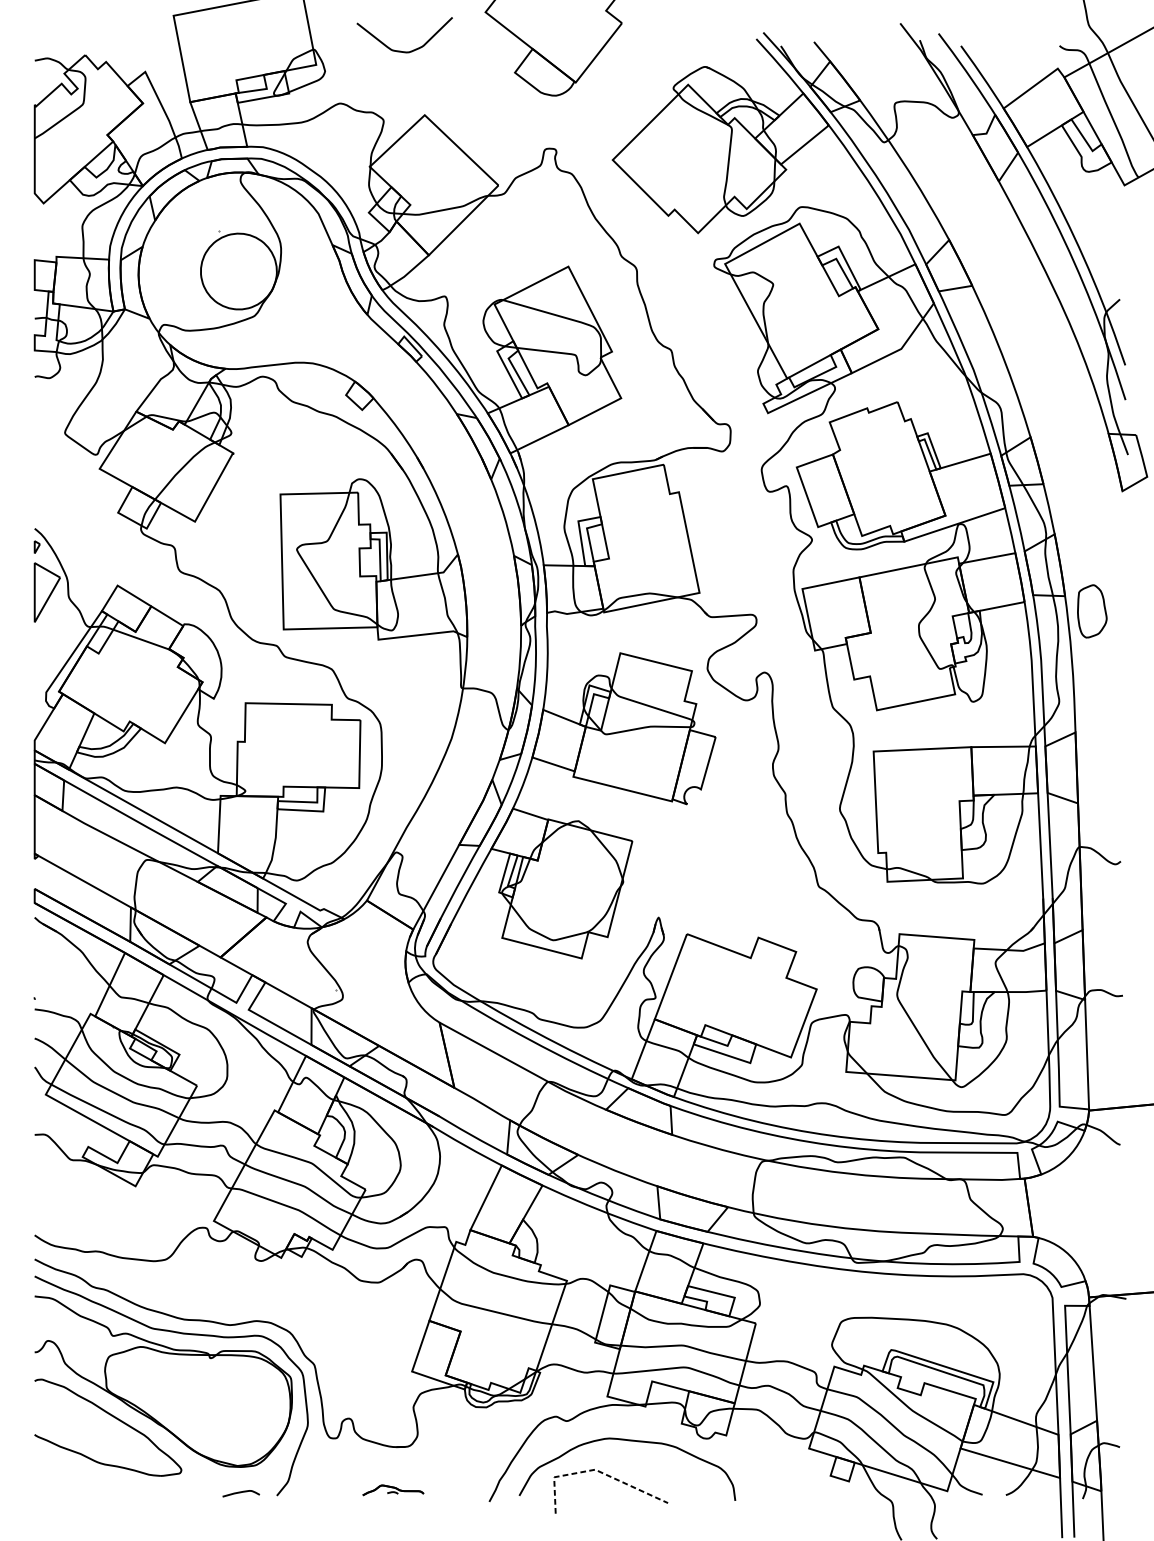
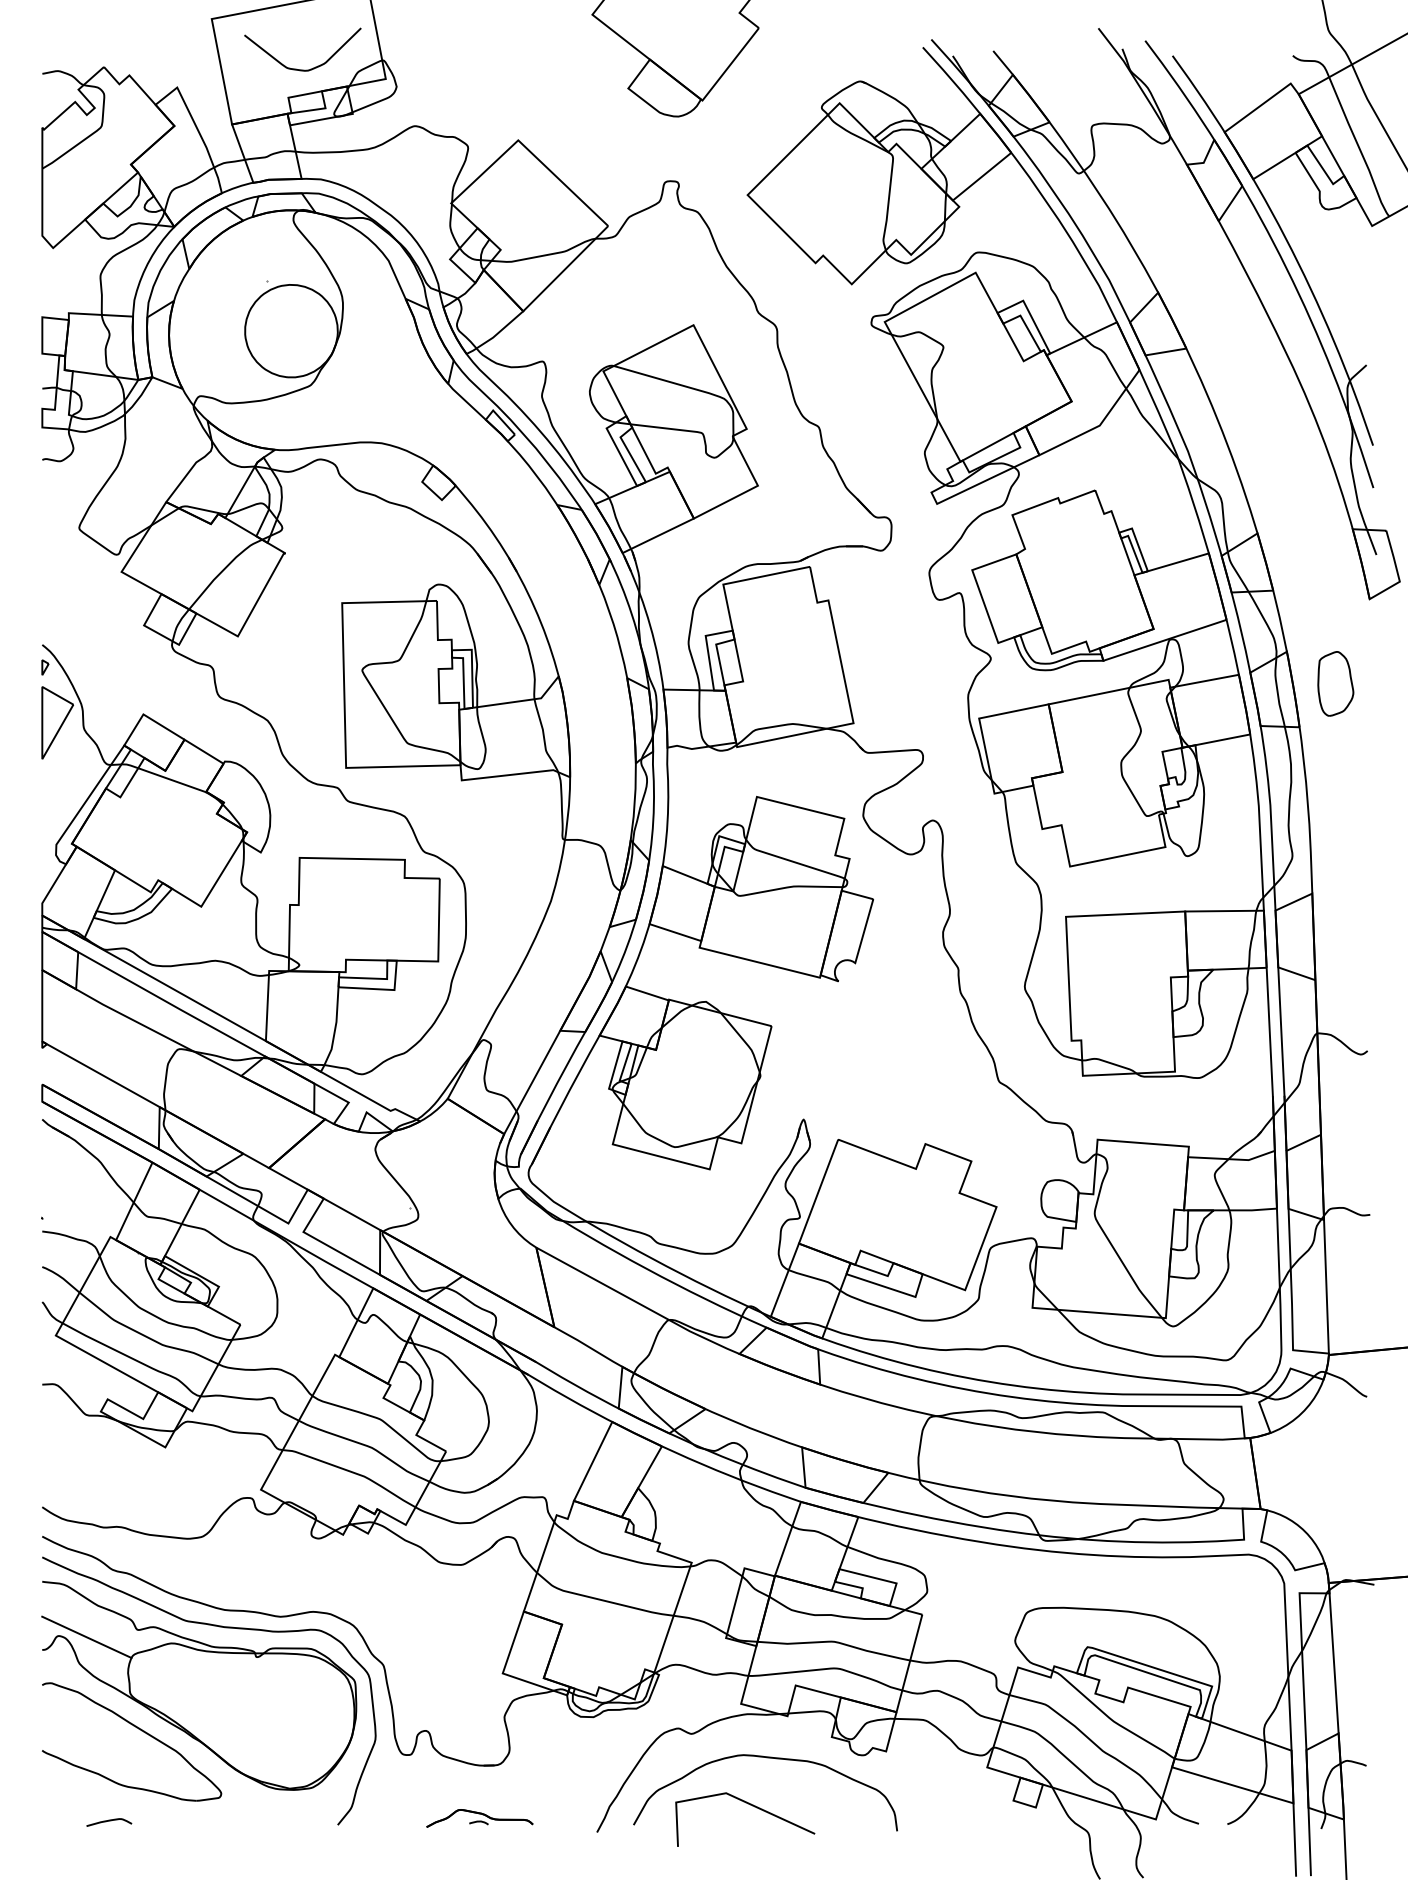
curve: (399, 50) -> (296, 68), moved
part: (1092, 611) -> (1335, 683), moved
line: (70, 1341) -> (86, 1636), added
line: (595, 1469) -> (726, 1793), dashed -> solid
part: (393, 1490) -> (479, 1818), size x1.43
curve: (241, 1492) -> (109, 1821), moved

